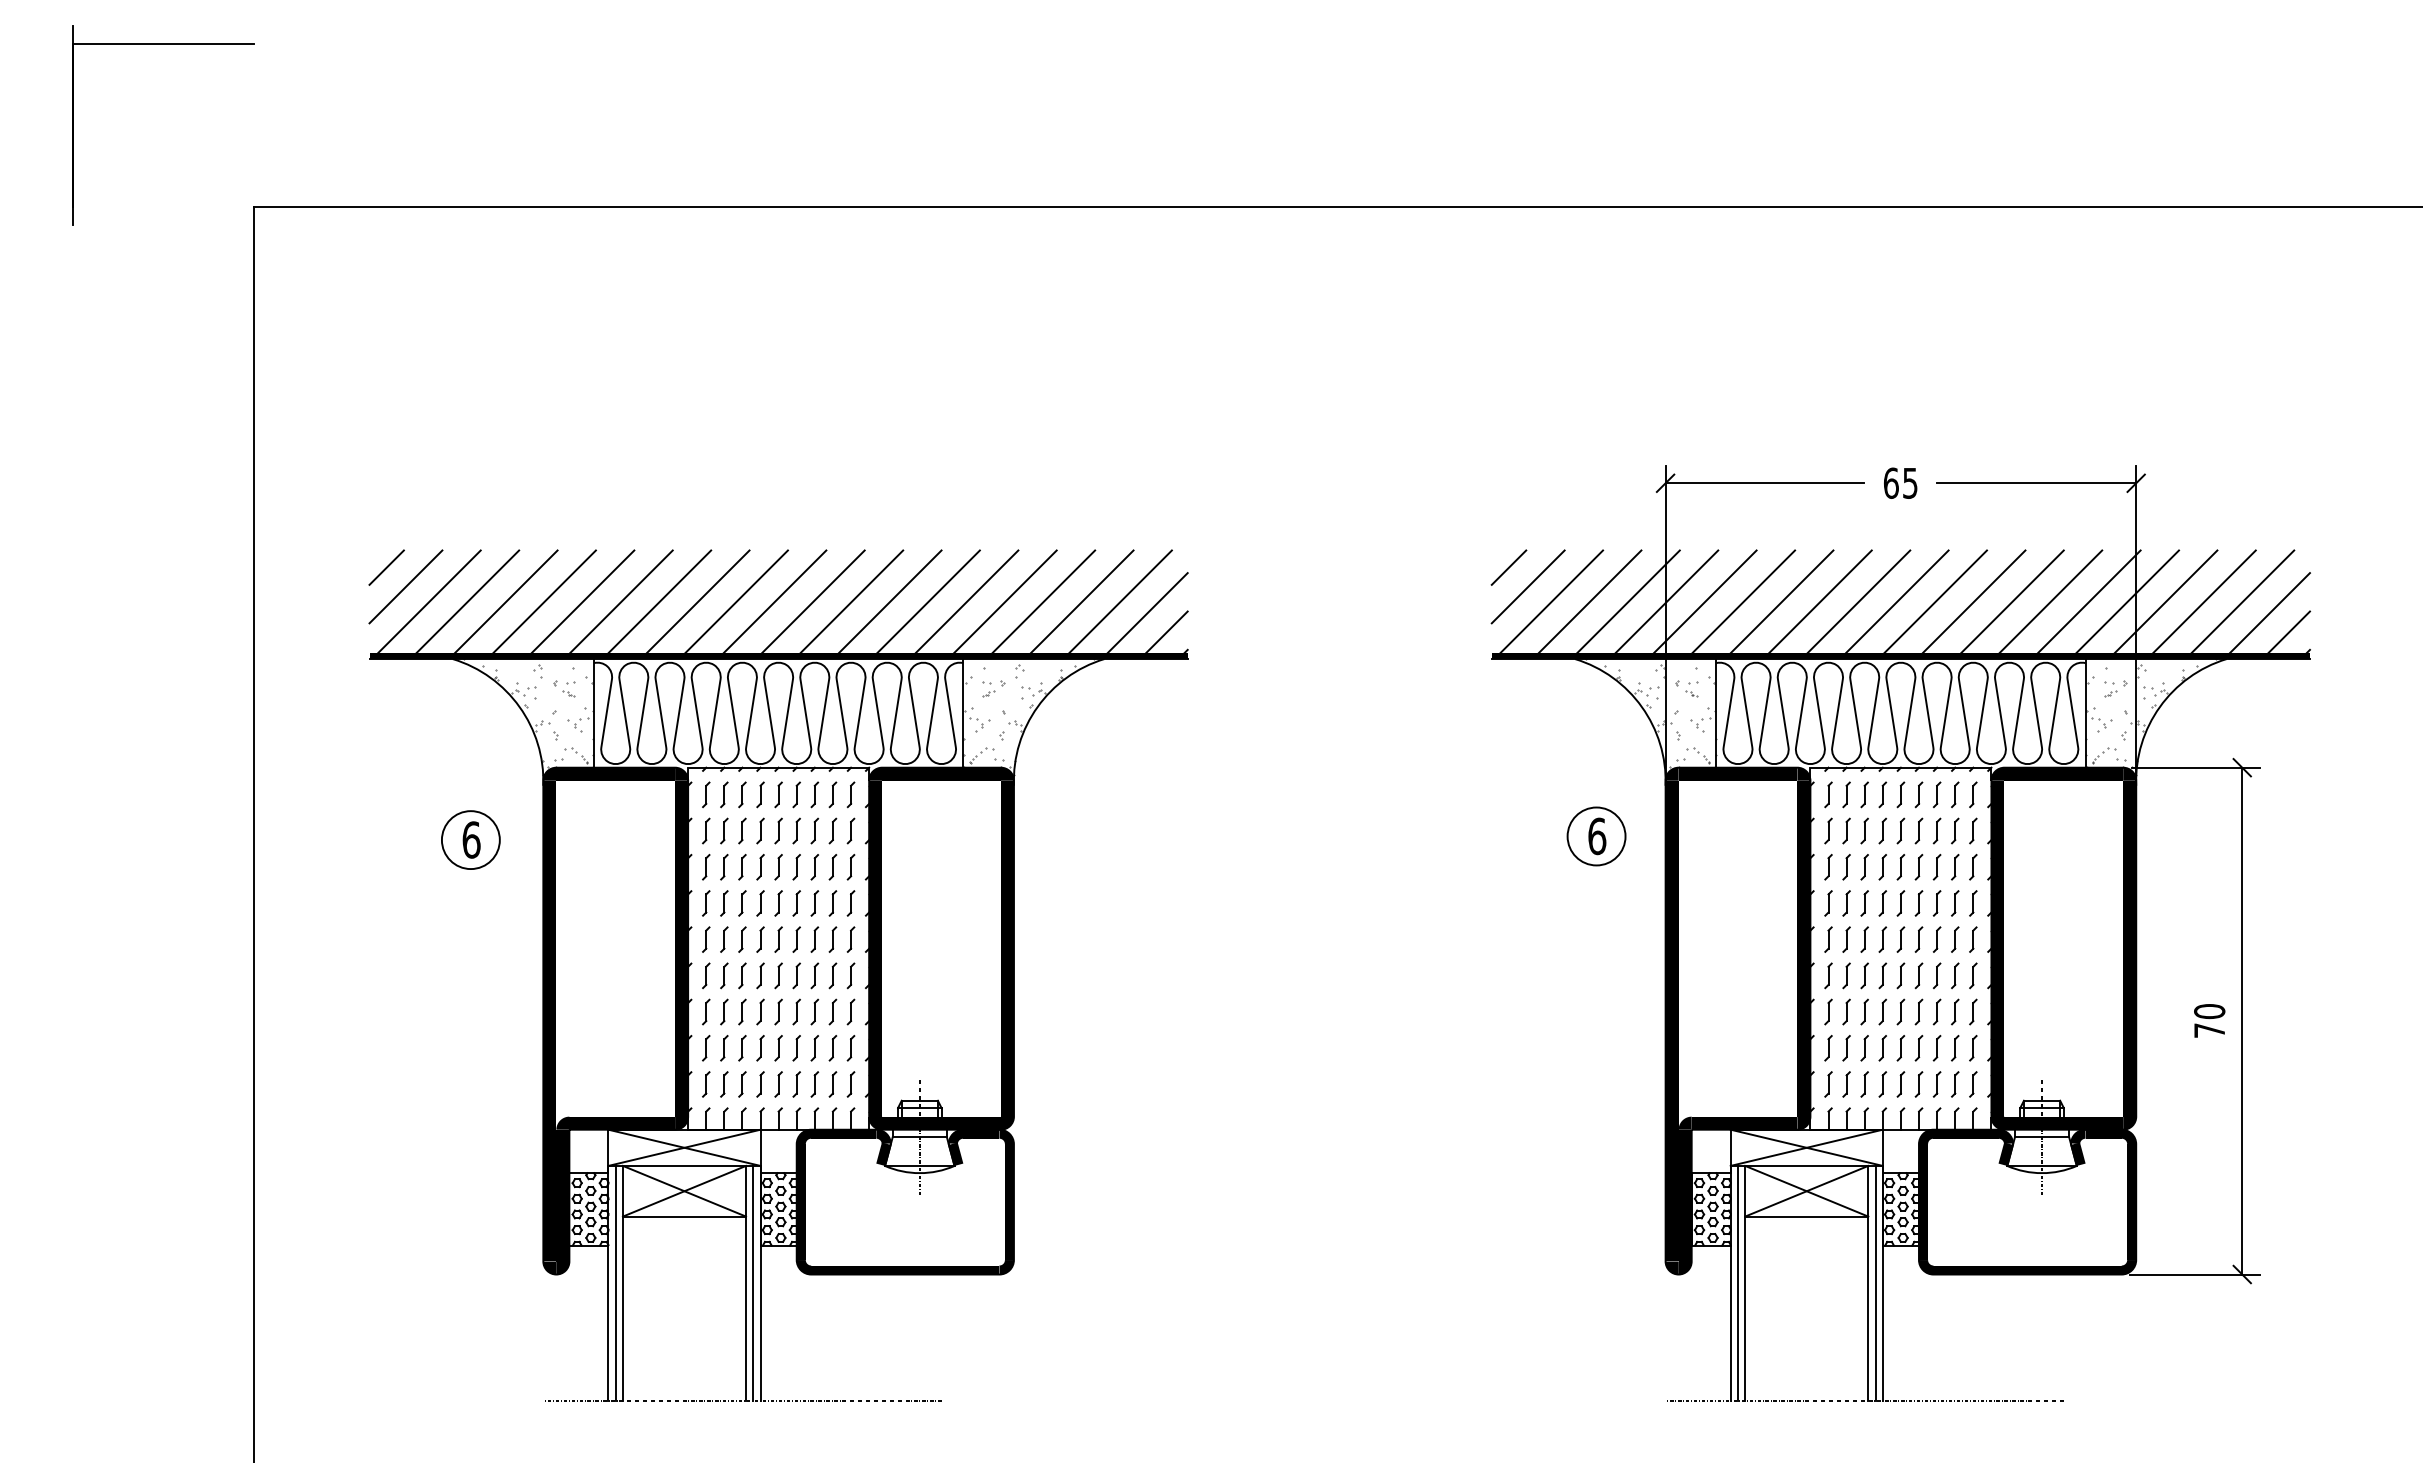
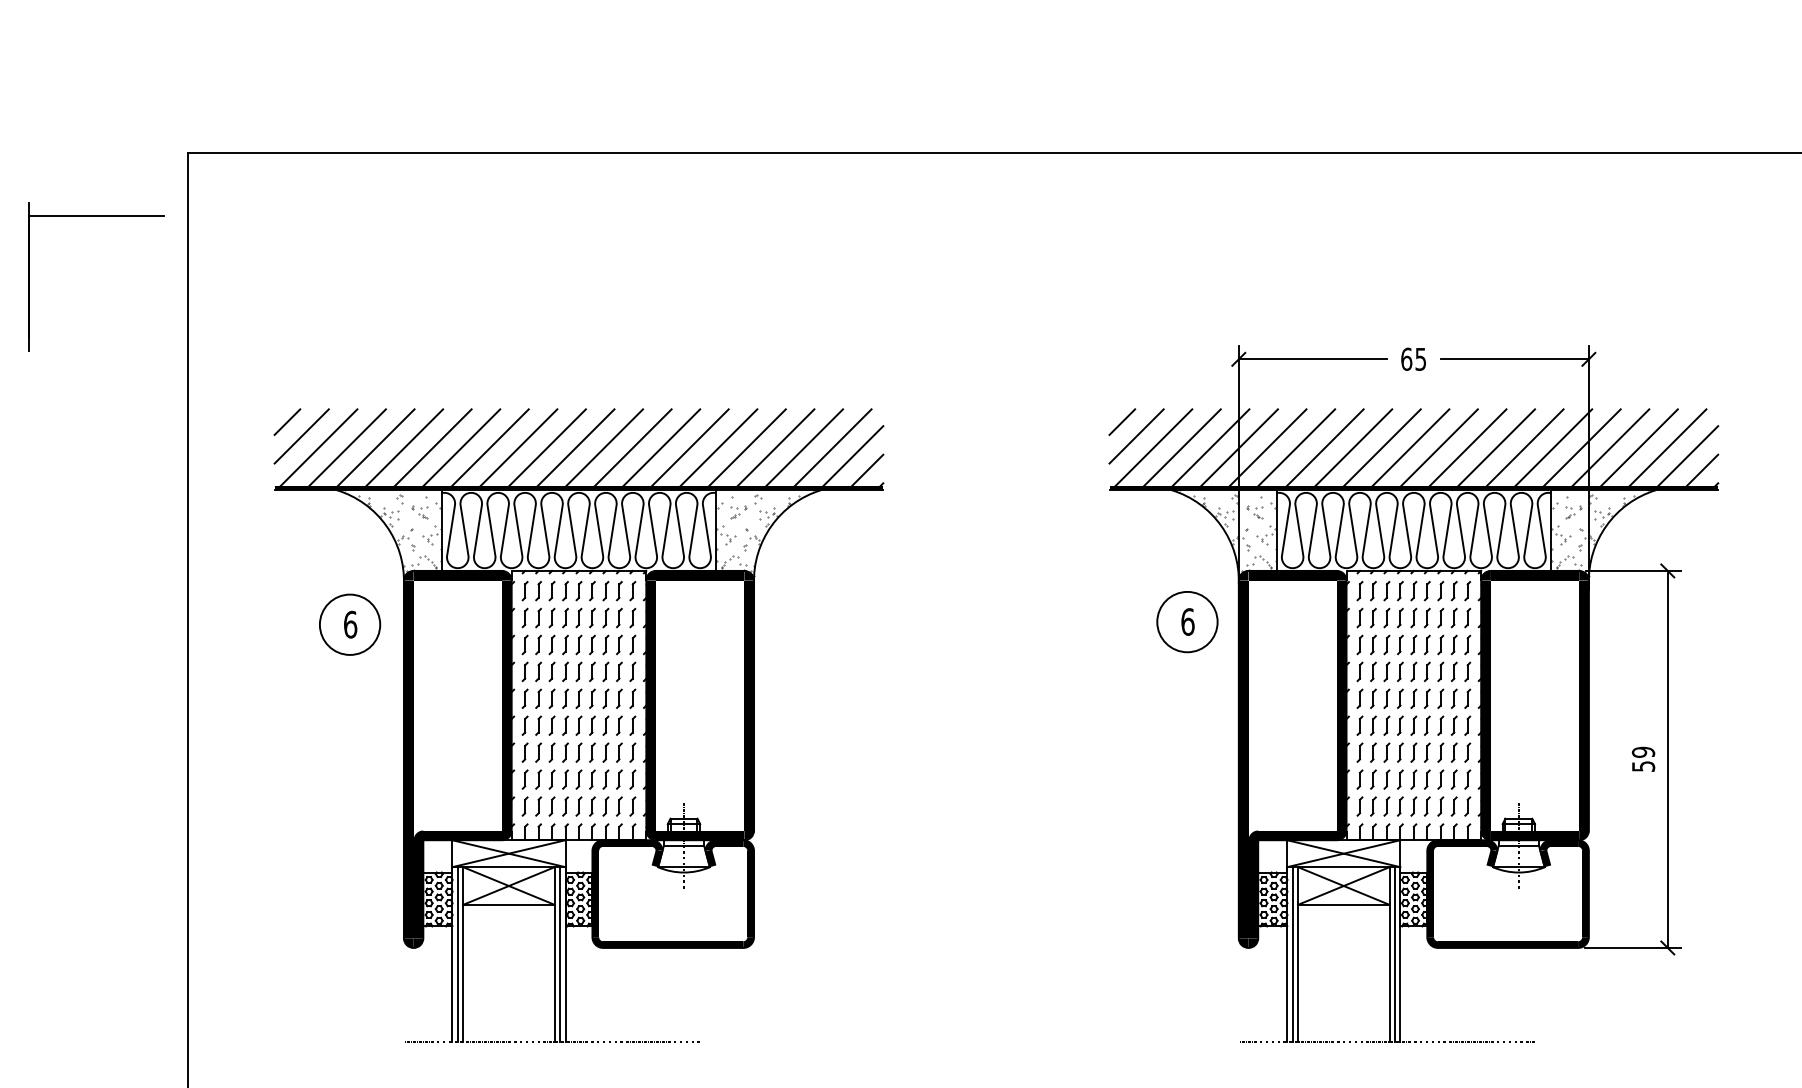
part: (163, 44) -> (96, 216), moved
circle: (1596, 836) -> (1187, 622), size x1.4
circle: (470, 840) -> (349, 625), size x1.4
text: (2209, 1020) -> (1643, 758), 70 -> 59

